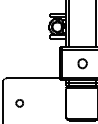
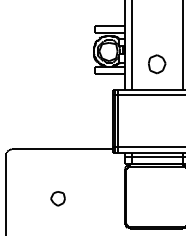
part: (82, 63) -> (156, 63), moved
part: (19, 103) -> (57, 198), moved

